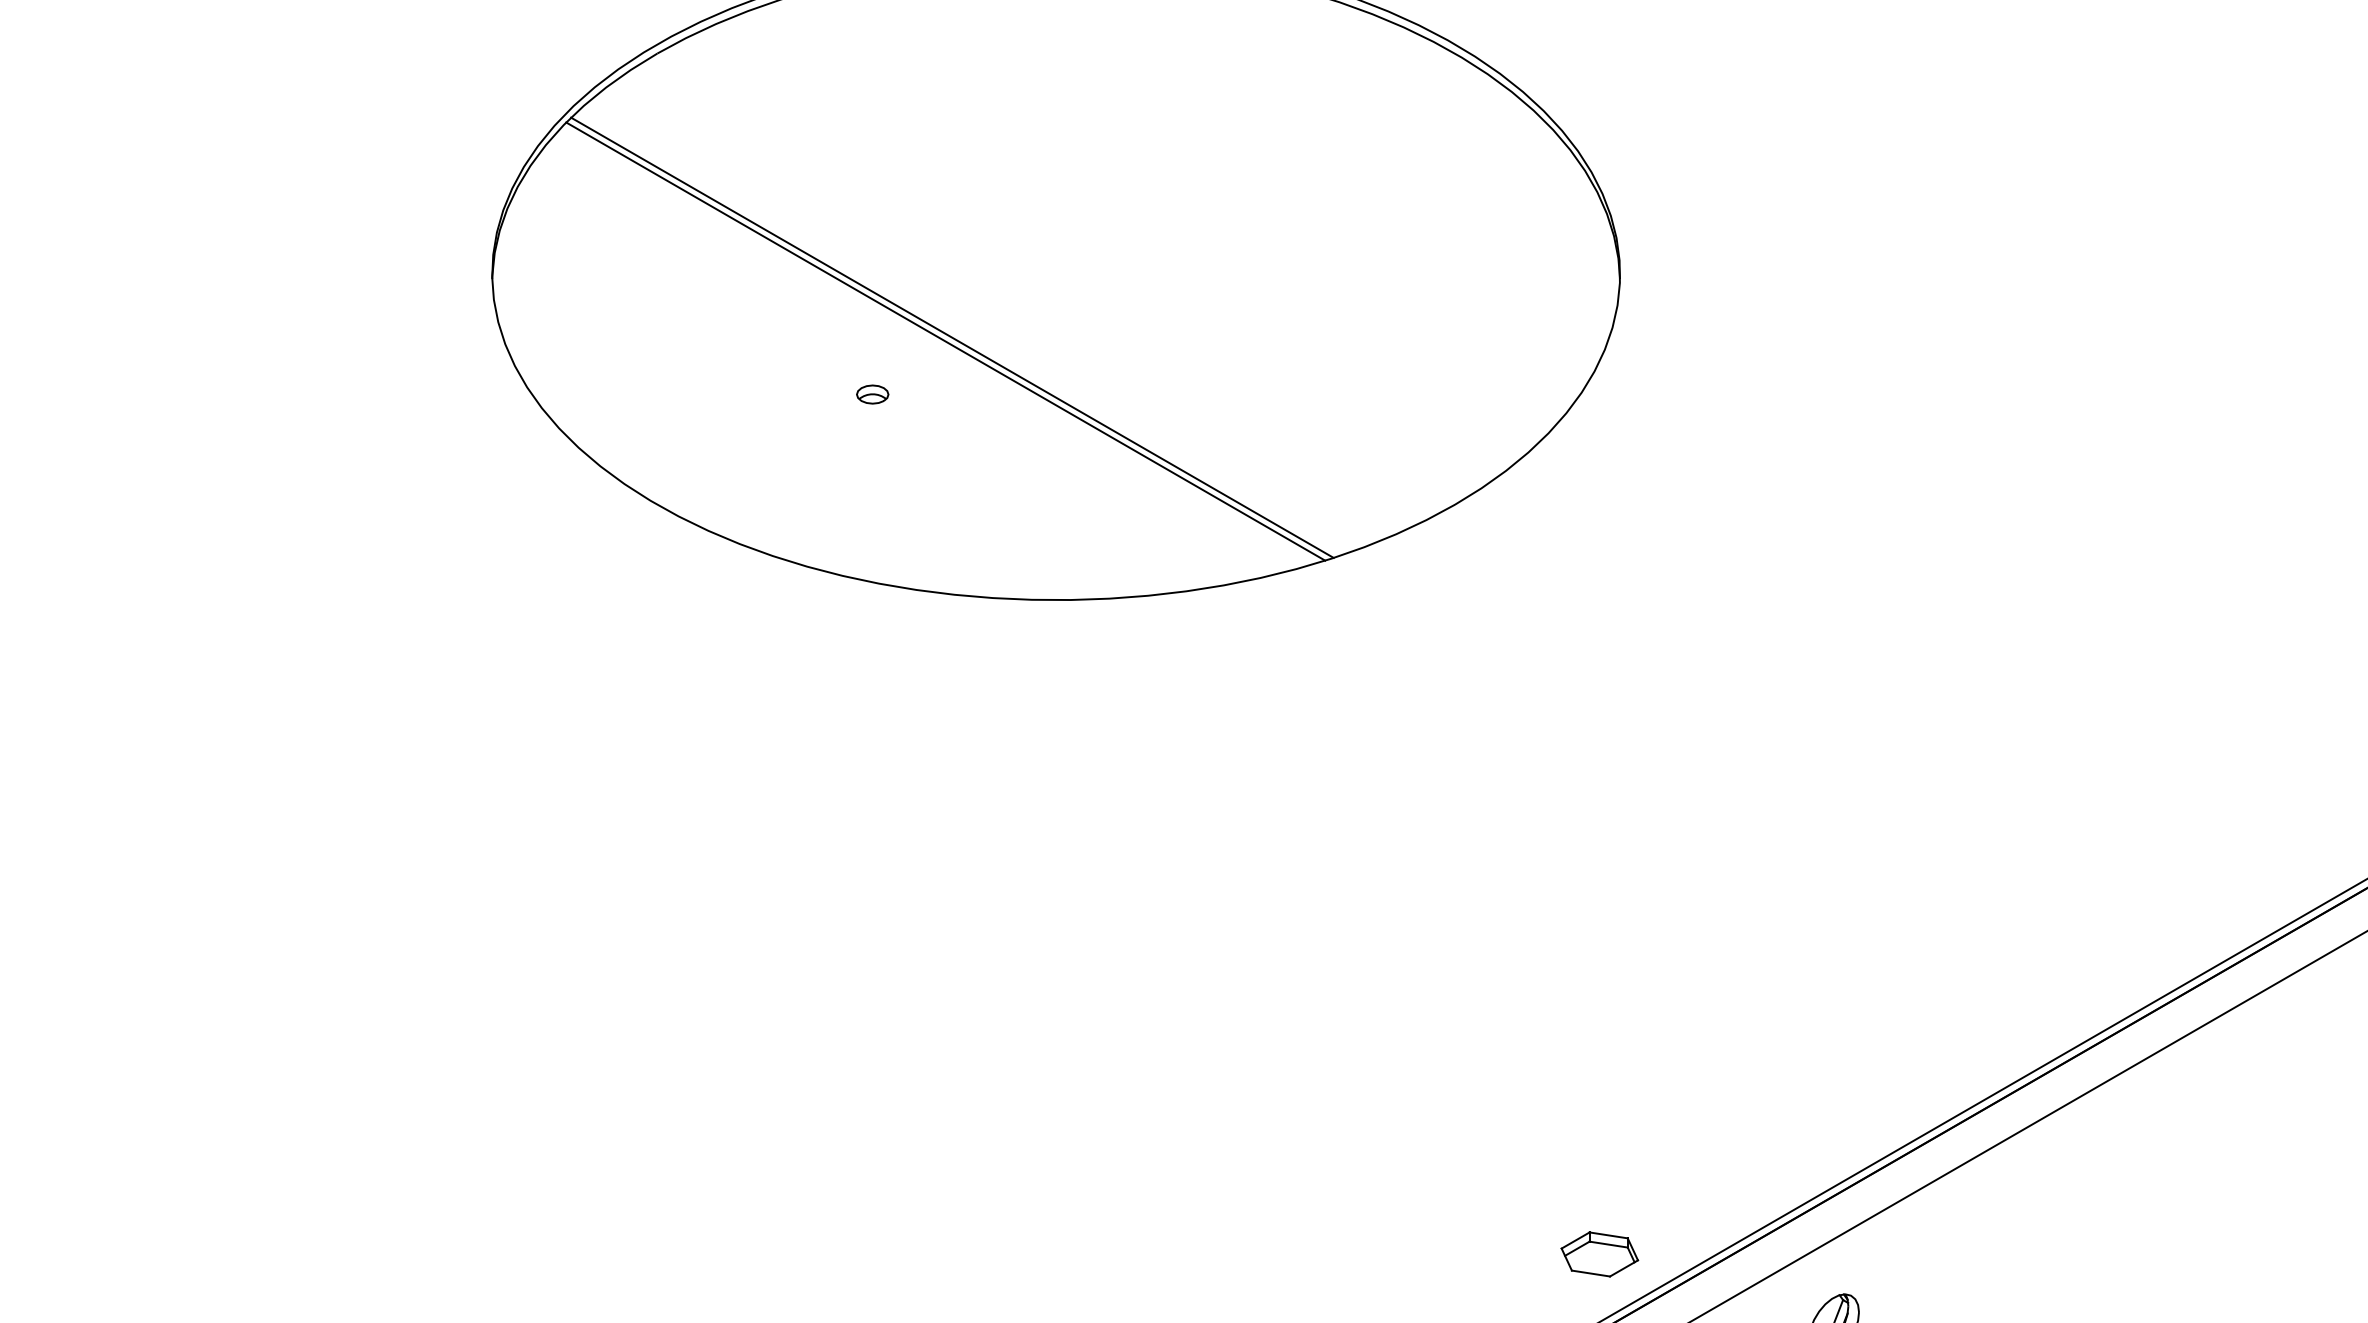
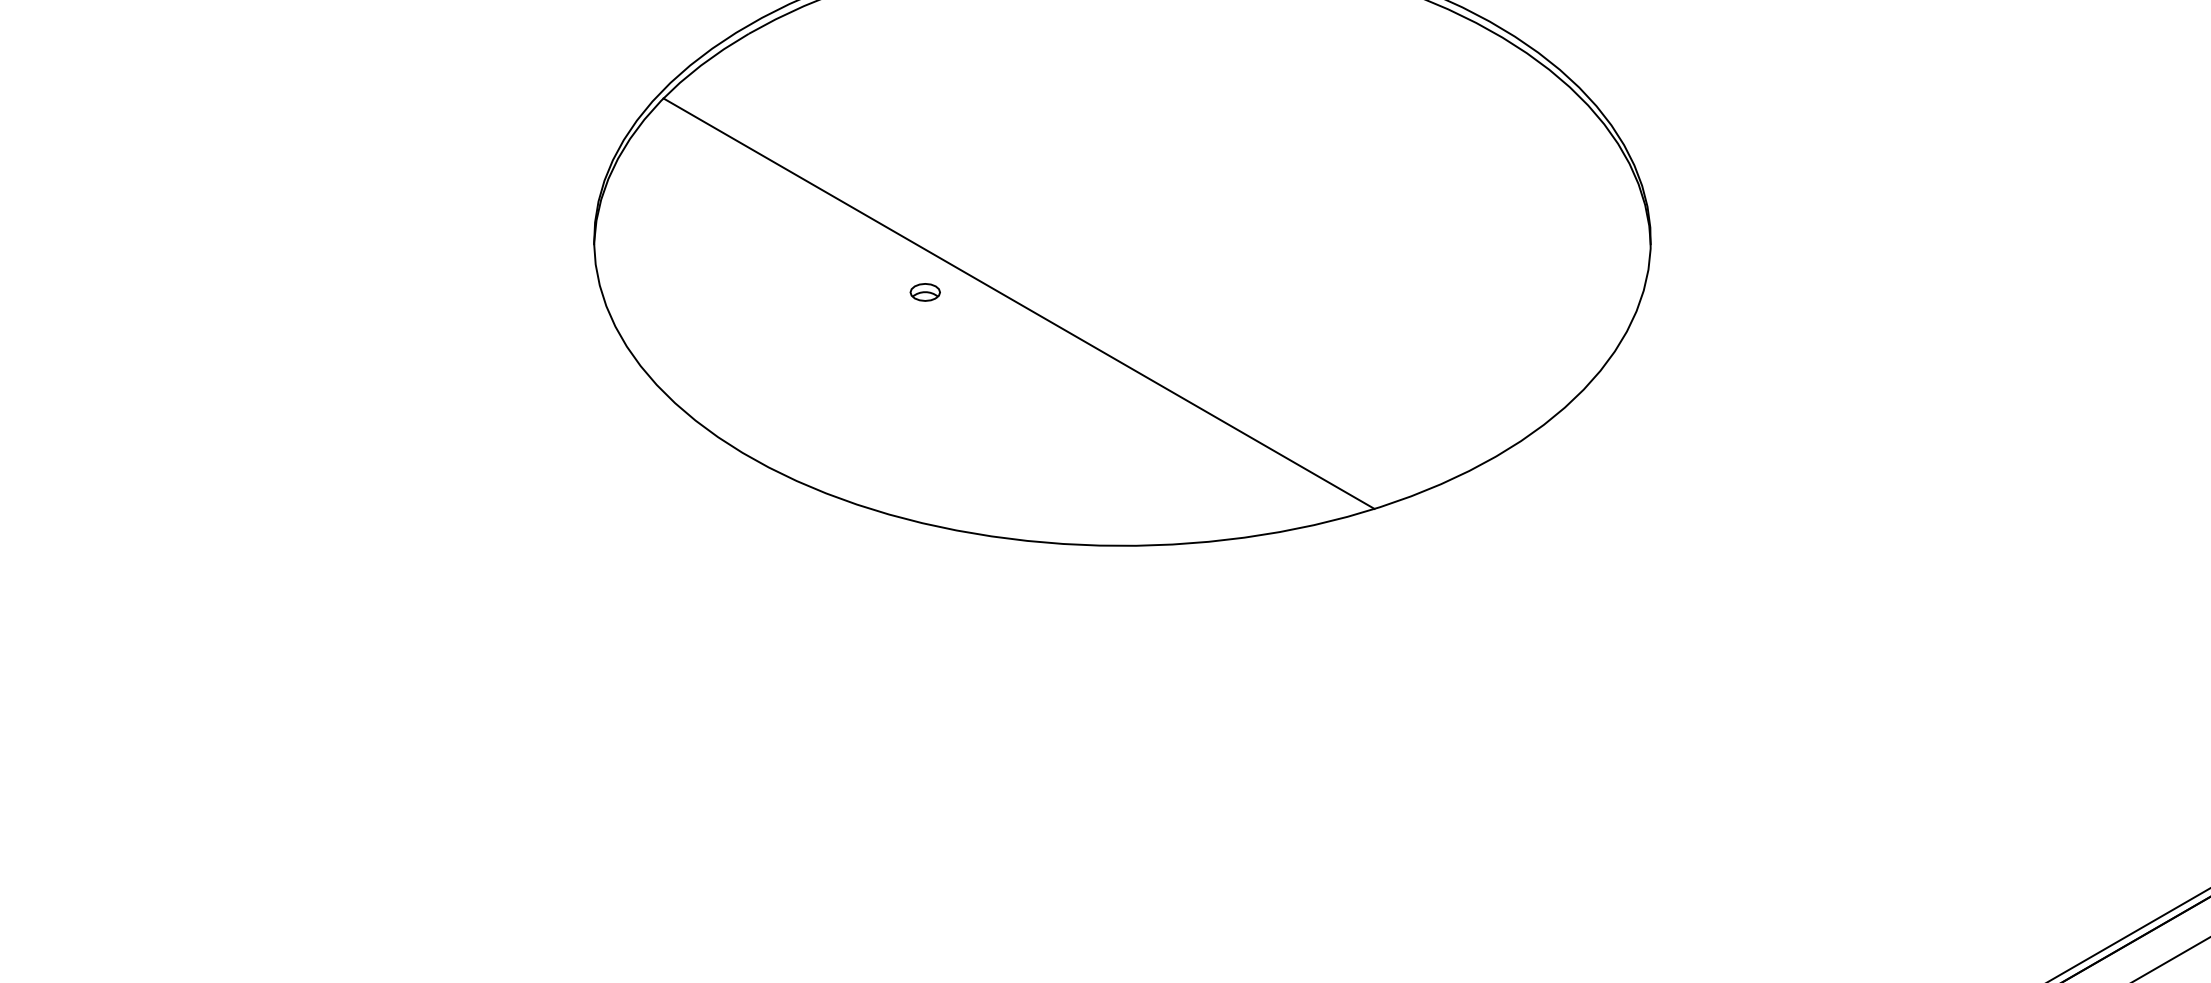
line: (952, 337) -> (1025, 299), removed
part: (872, 394) -> (925, 292), moved

